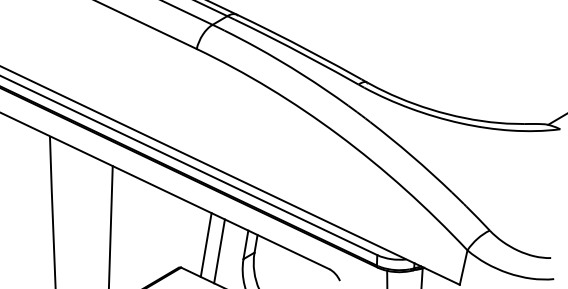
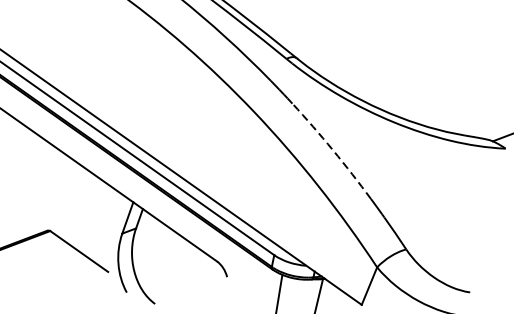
arc: (412, 156) -> (333, 150), solid -> dashed
line: (205, 244) -> (82, 209), removed
line: (219, 251) -> (96, 220), removed

